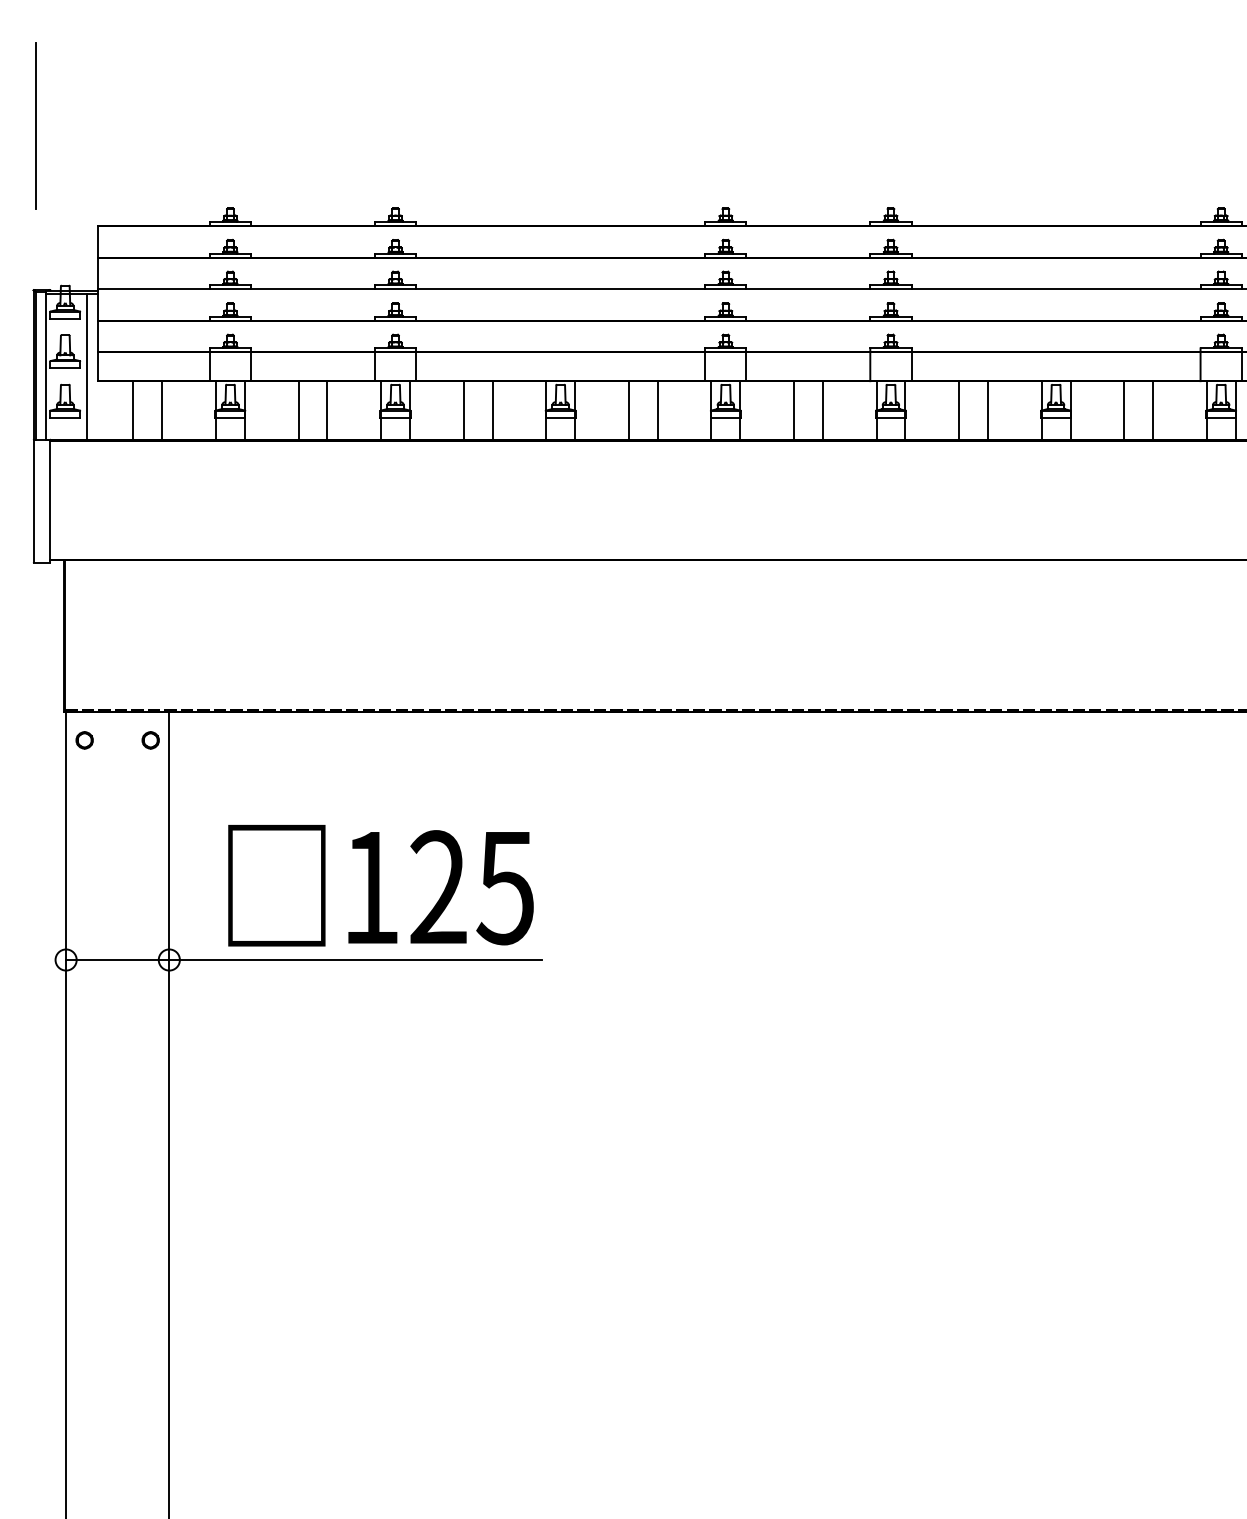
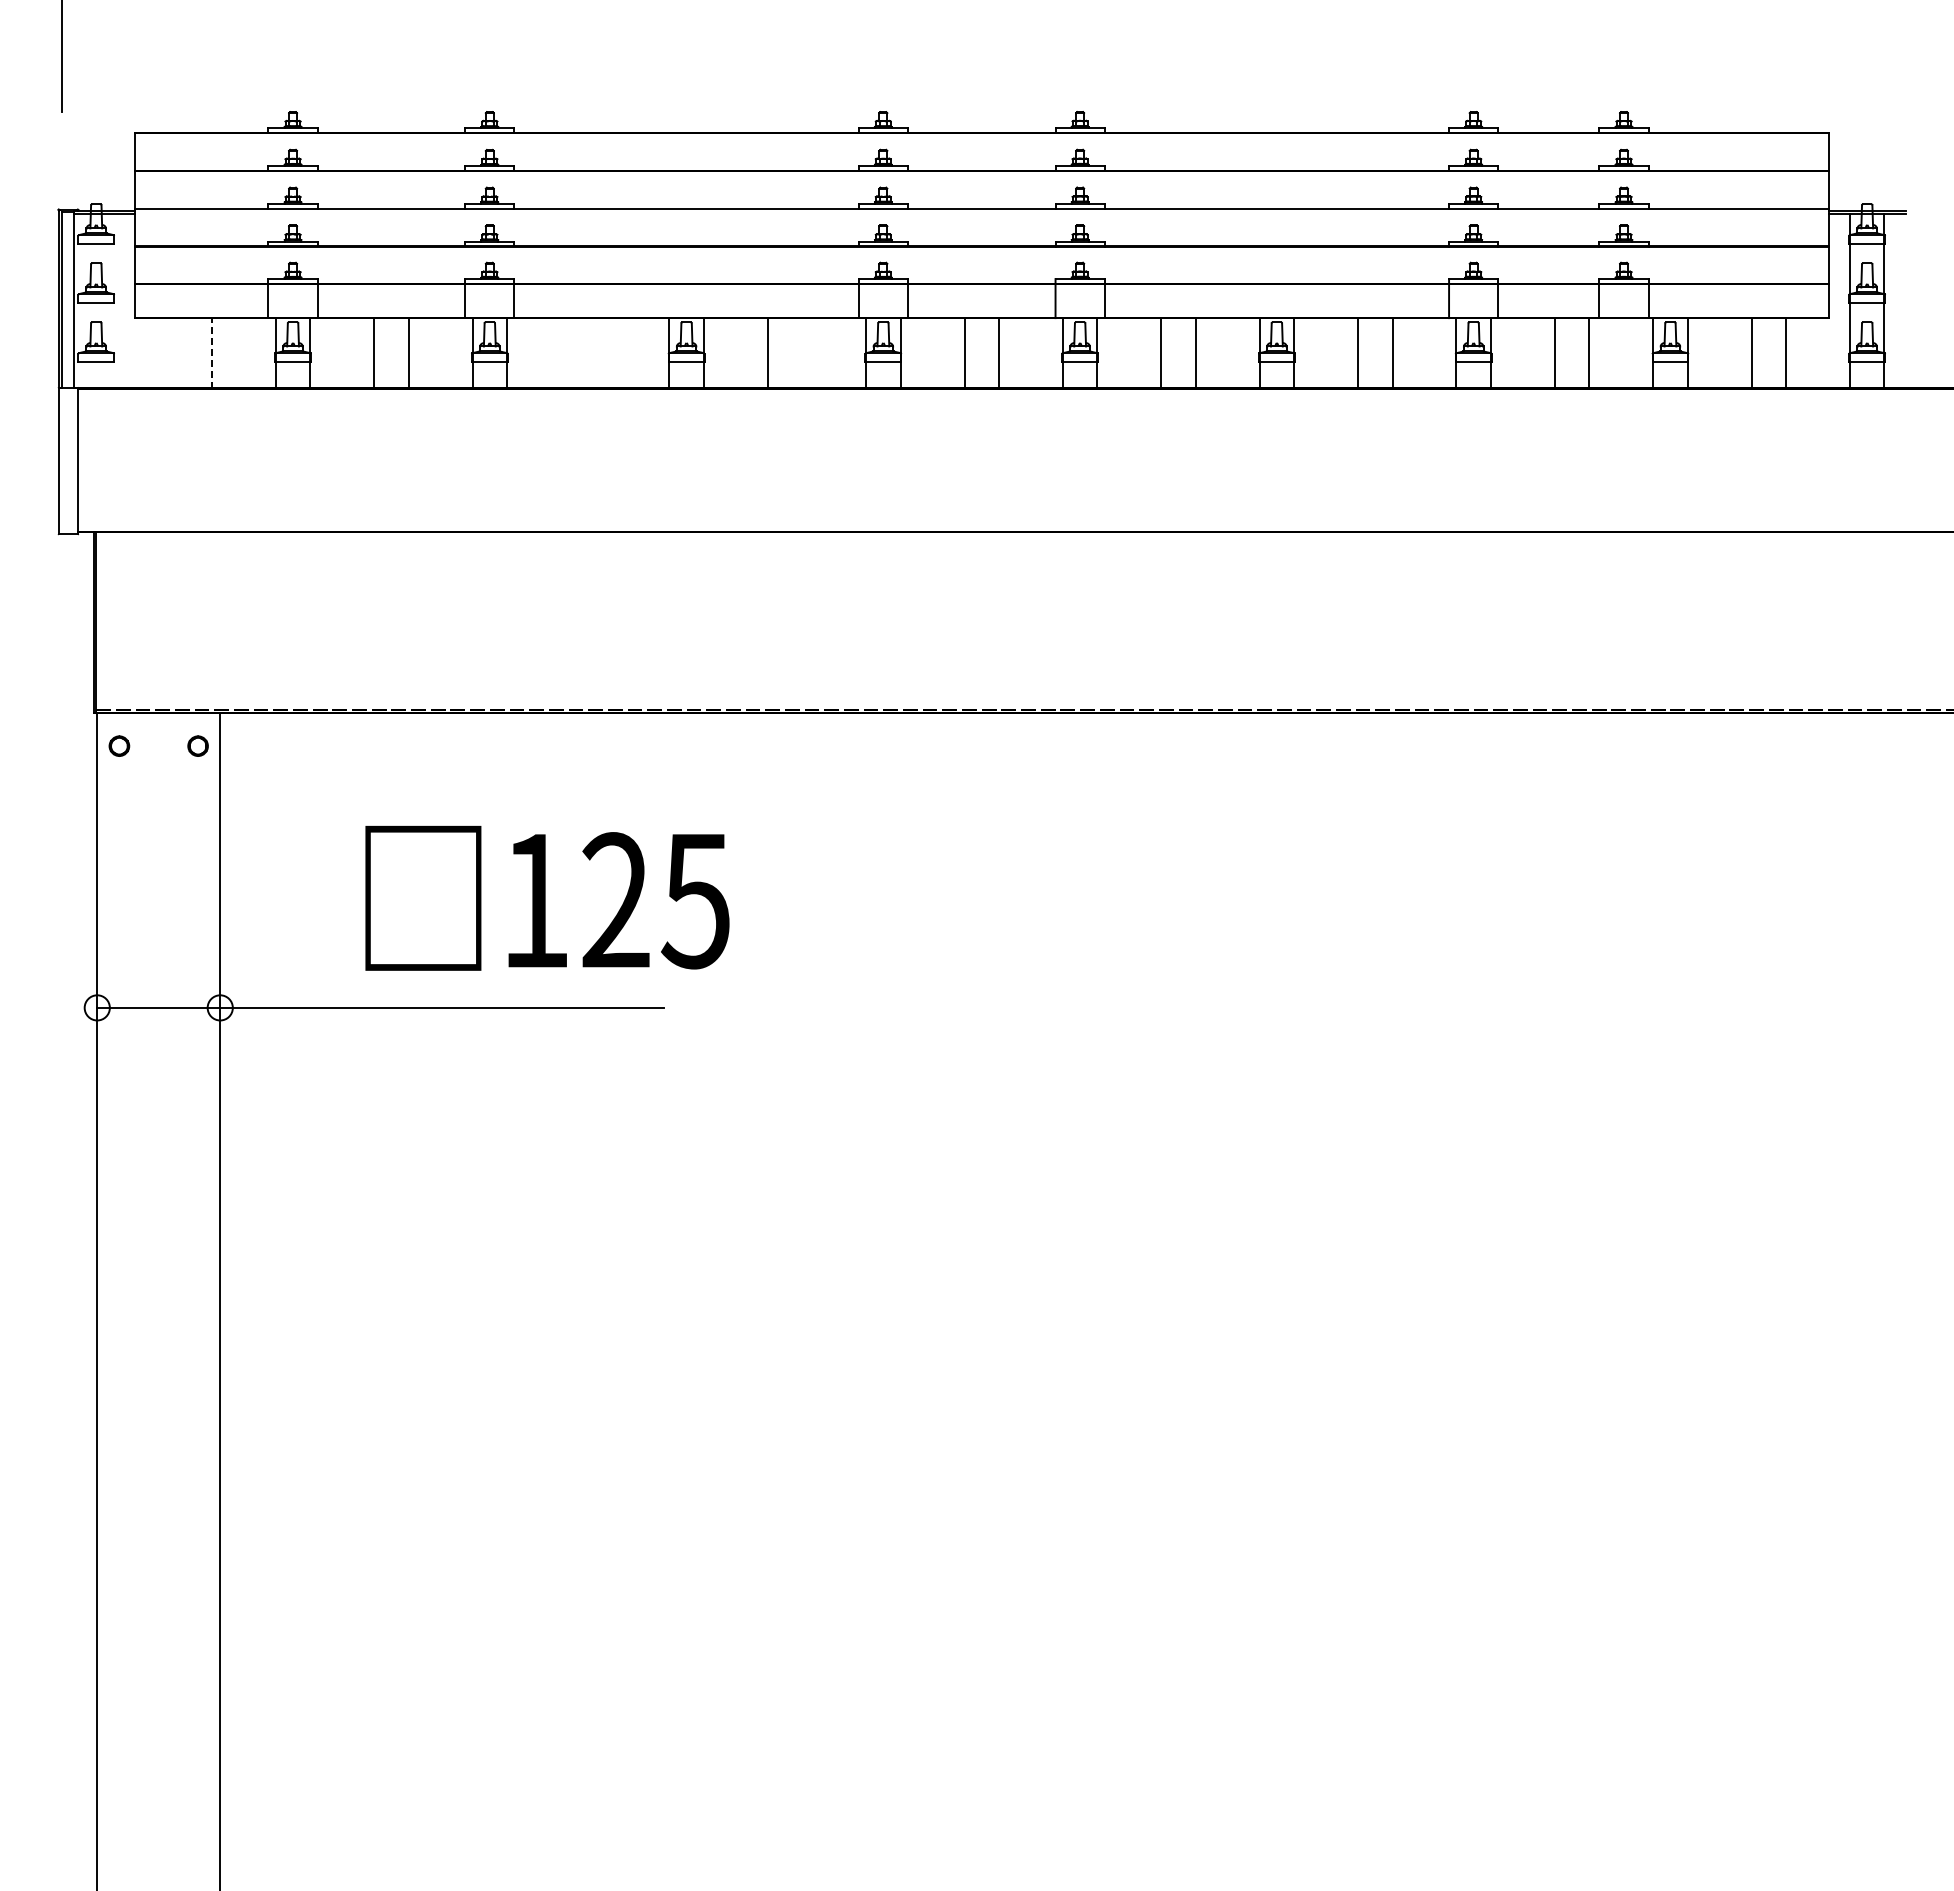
line: (87, 367) -> (122, 301), removed
line: (133, 410) -> (177, 353), removed
line: (161, 410) -> (211, 353), solid -> dashed
line: (464, 410) -> (571, 353), removed
line: (492, 410) -> (605, 353), removed
line: (657, 410) -> (802, 353), removed
text: (381, 885) -> (547, 898), moved

